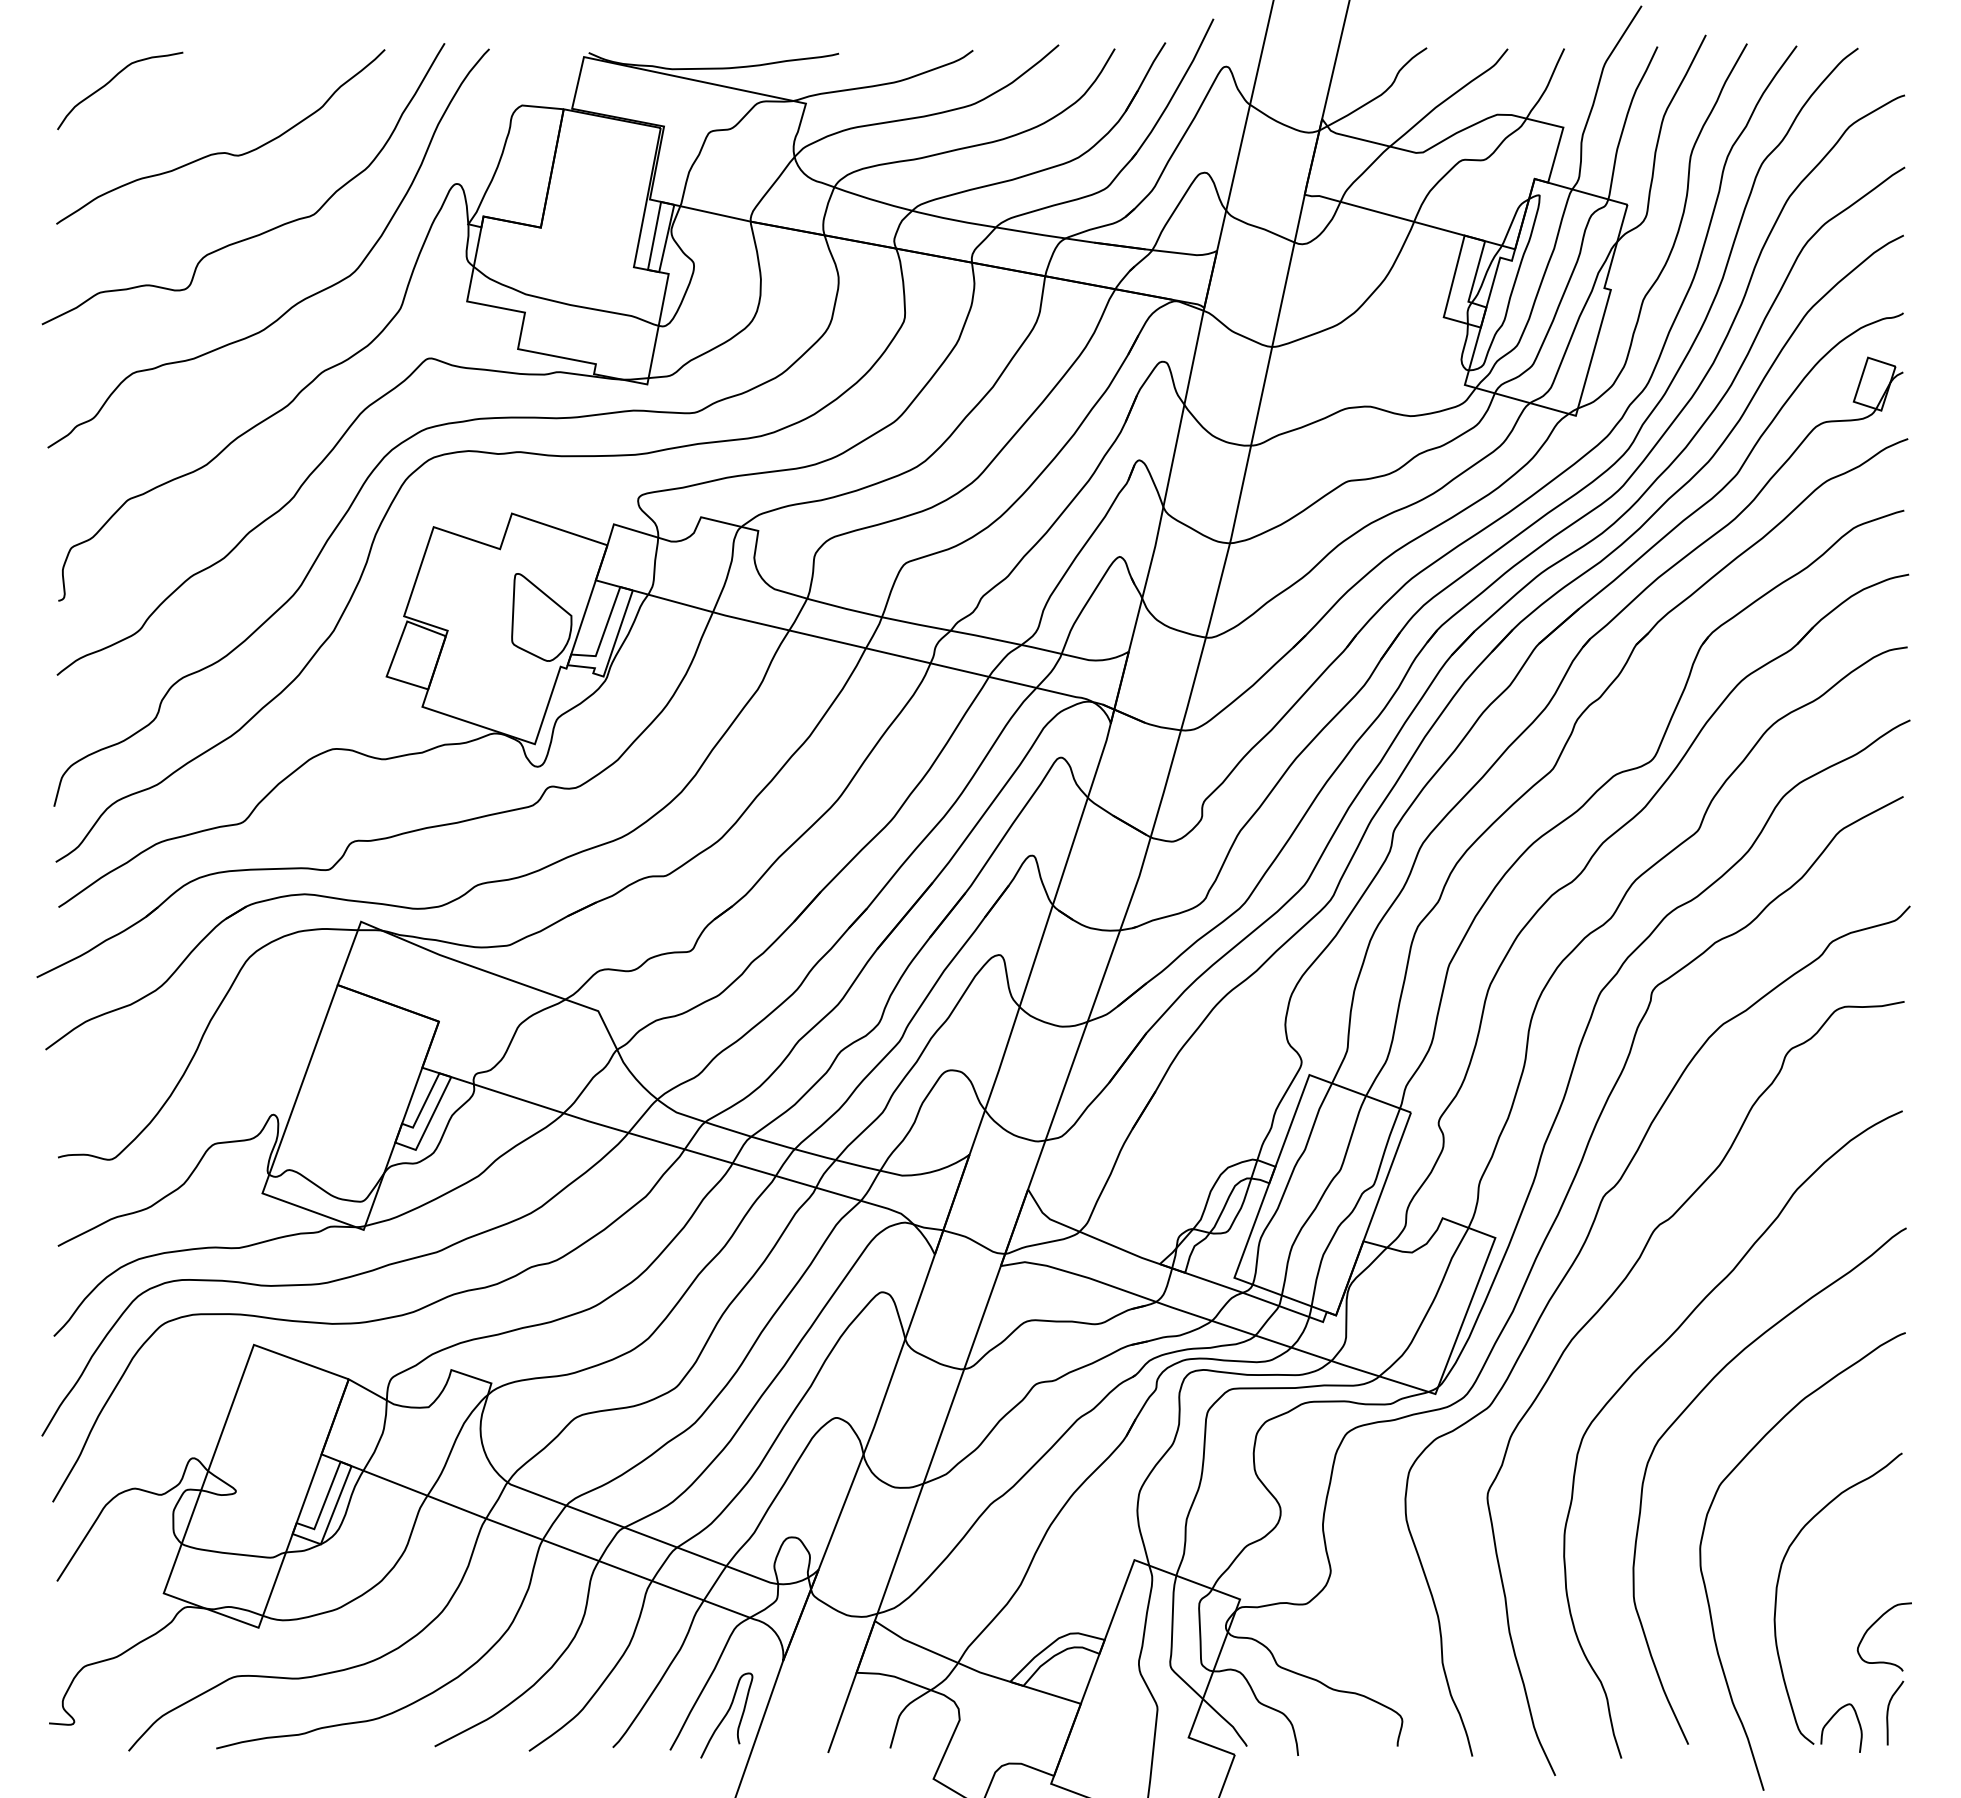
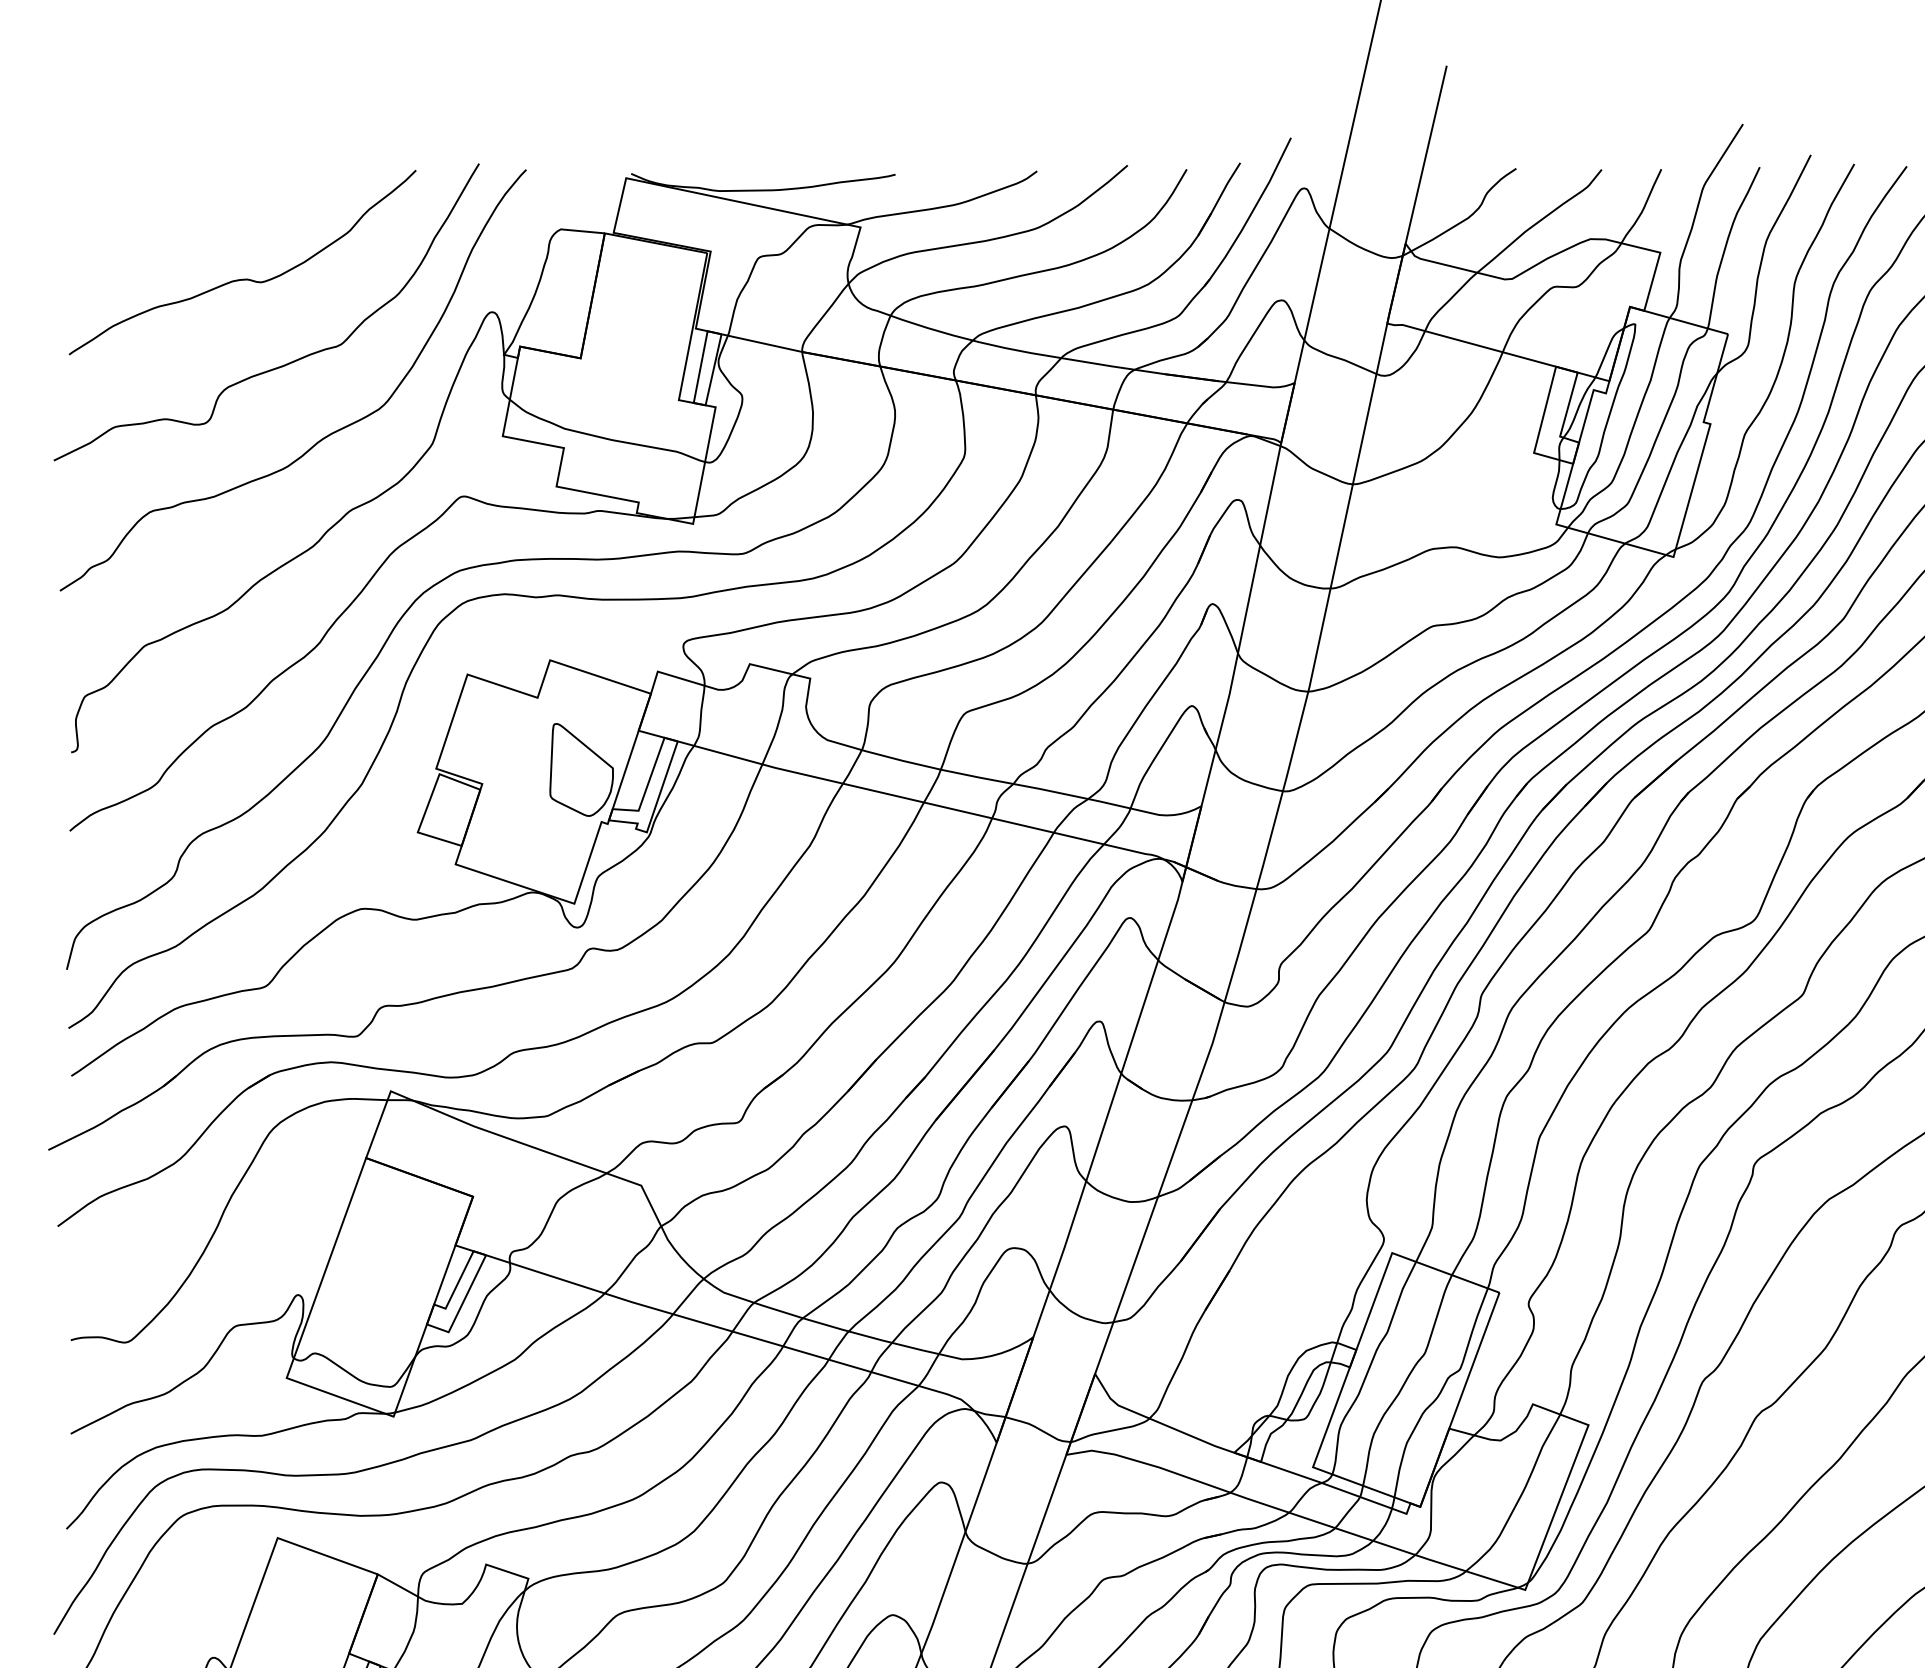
curve: (111, 81) -> (127, 204), removed

